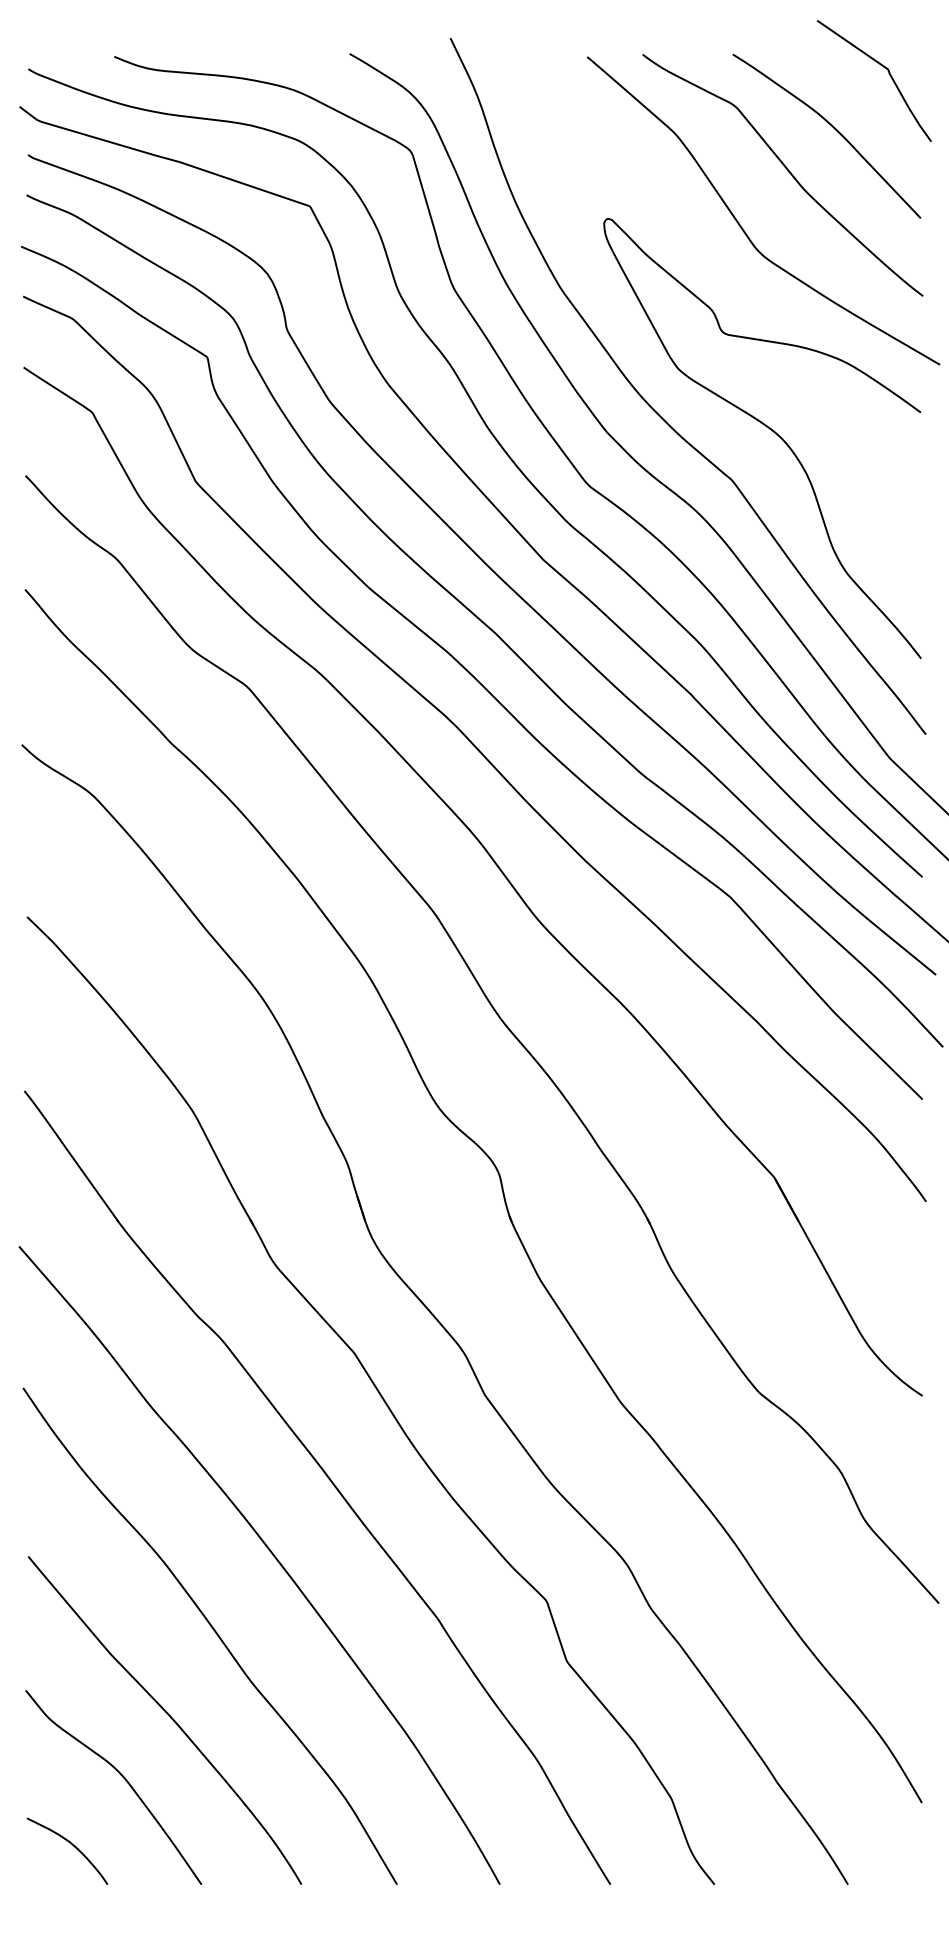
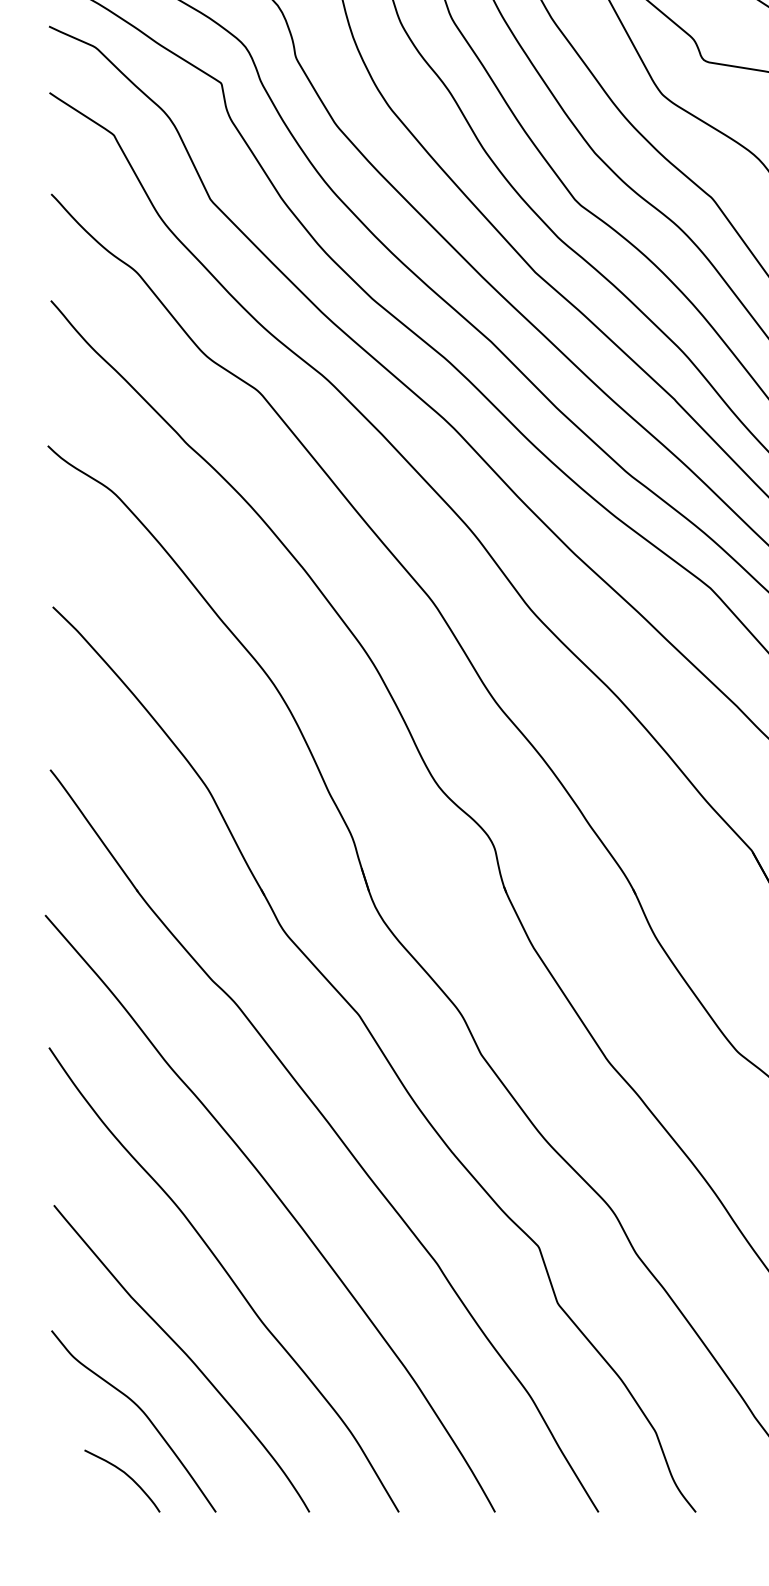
curve: (72, 1845) -> (127, 1475), moved

